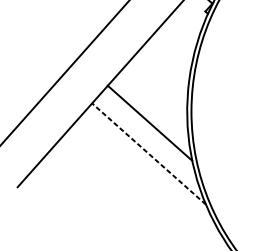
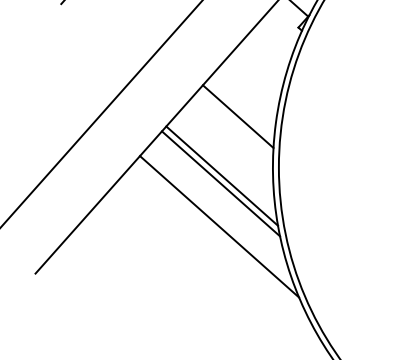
line: (161, 75) -> (237, 116), added
line: (151, 117) -> (222, 175), added
line: (148, 153) -> (219, 226), dashed -> solid

